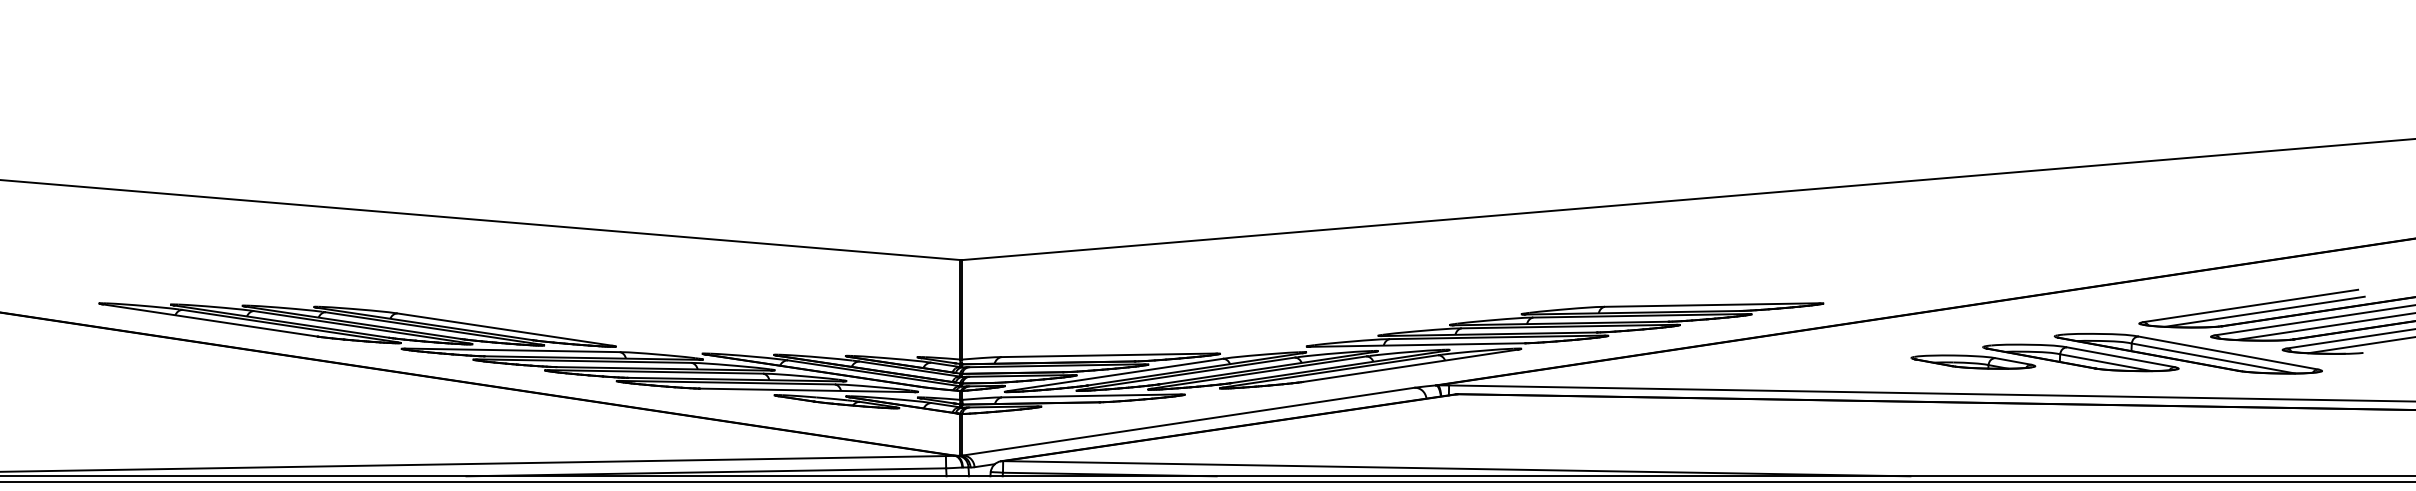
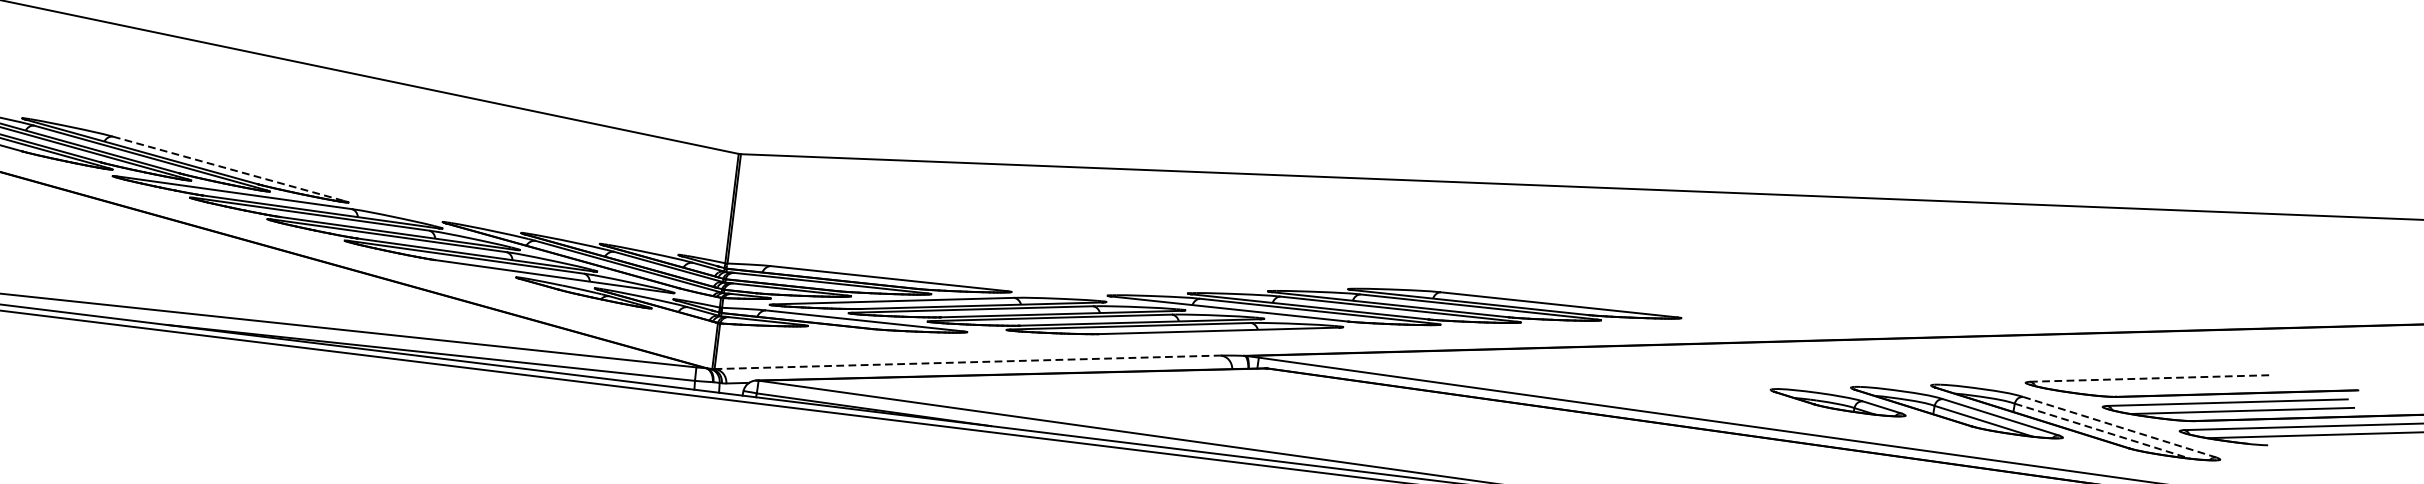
line: (2250, 305) -> (2150, 377), solid -> dashed
line: (2264, 311) -> (2164, 386), removed
line: (505, 329) -> (229, 168), solid -> dashed
line: (2228, 353) -> (2119, 427), solid -> dashed
line: (2213, 358) -> (2102, 431), solid -> dashed
line: (1188, 421) -> (967, 362), solid -> dashed

